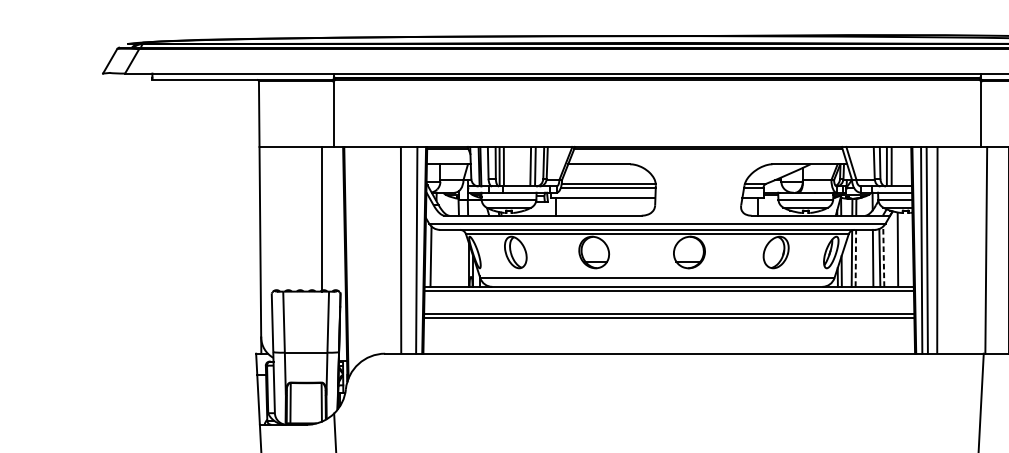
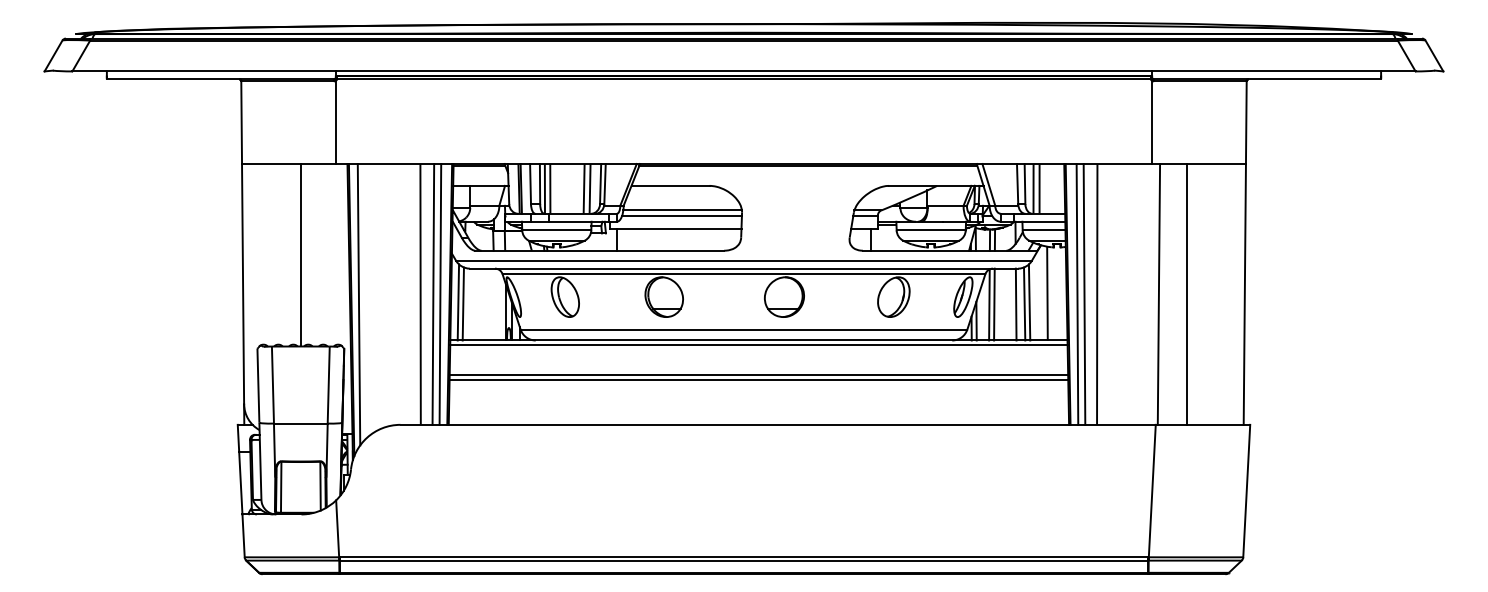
line: (321, 219) -> (300, 255), moved
line: (411, 250) -> (433, 294), added
line: (883, 255) -> (1029, 301), dashed -> solid
line: (434, 257) -> (462, 303), added
line: (351, 258) -> (358, 304), added
line: (855, 258) -> (994, 304), dashed -> solid

